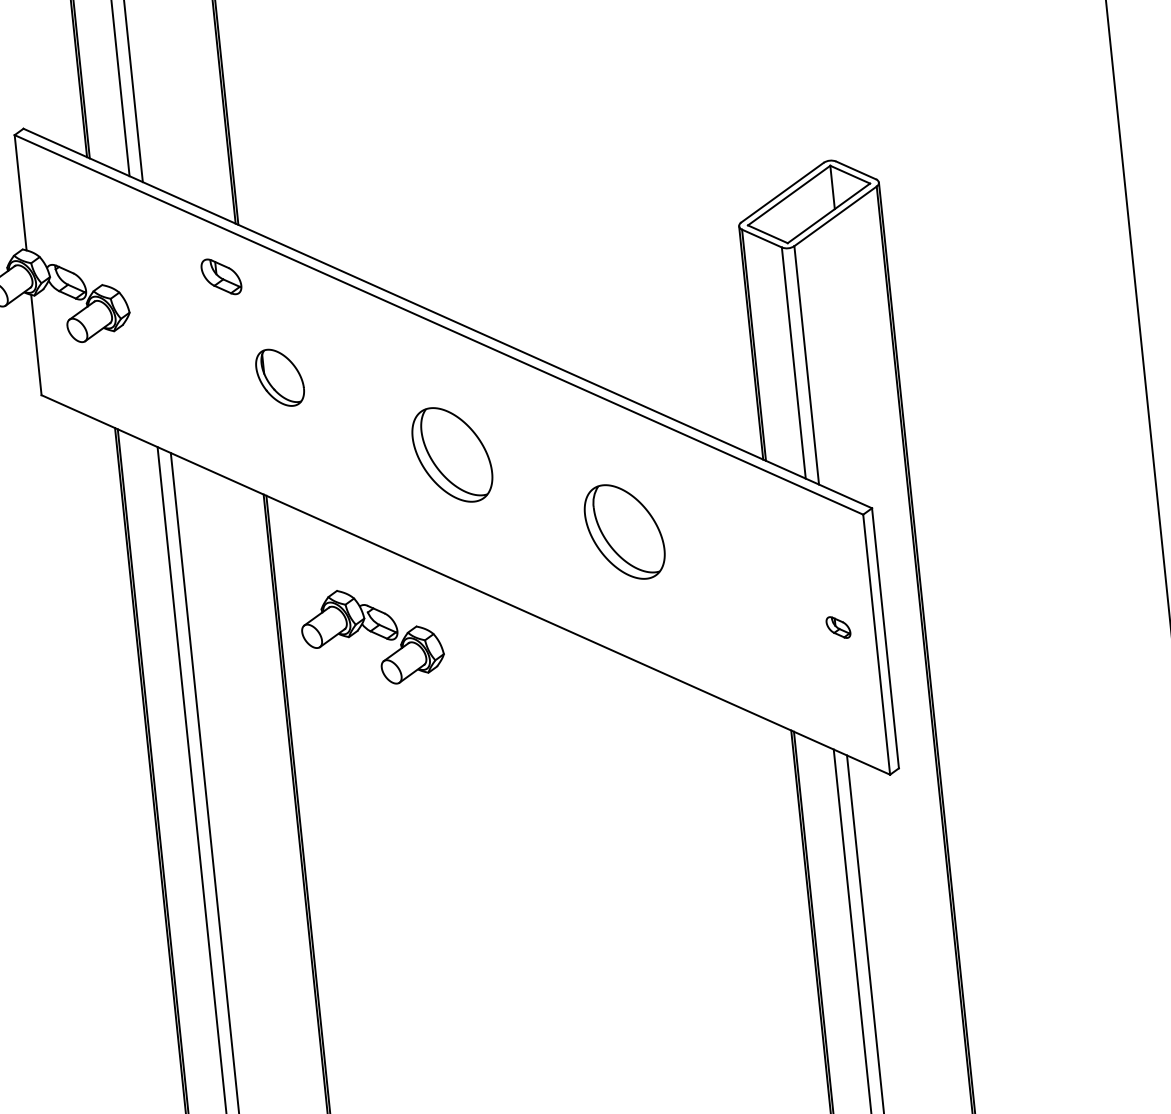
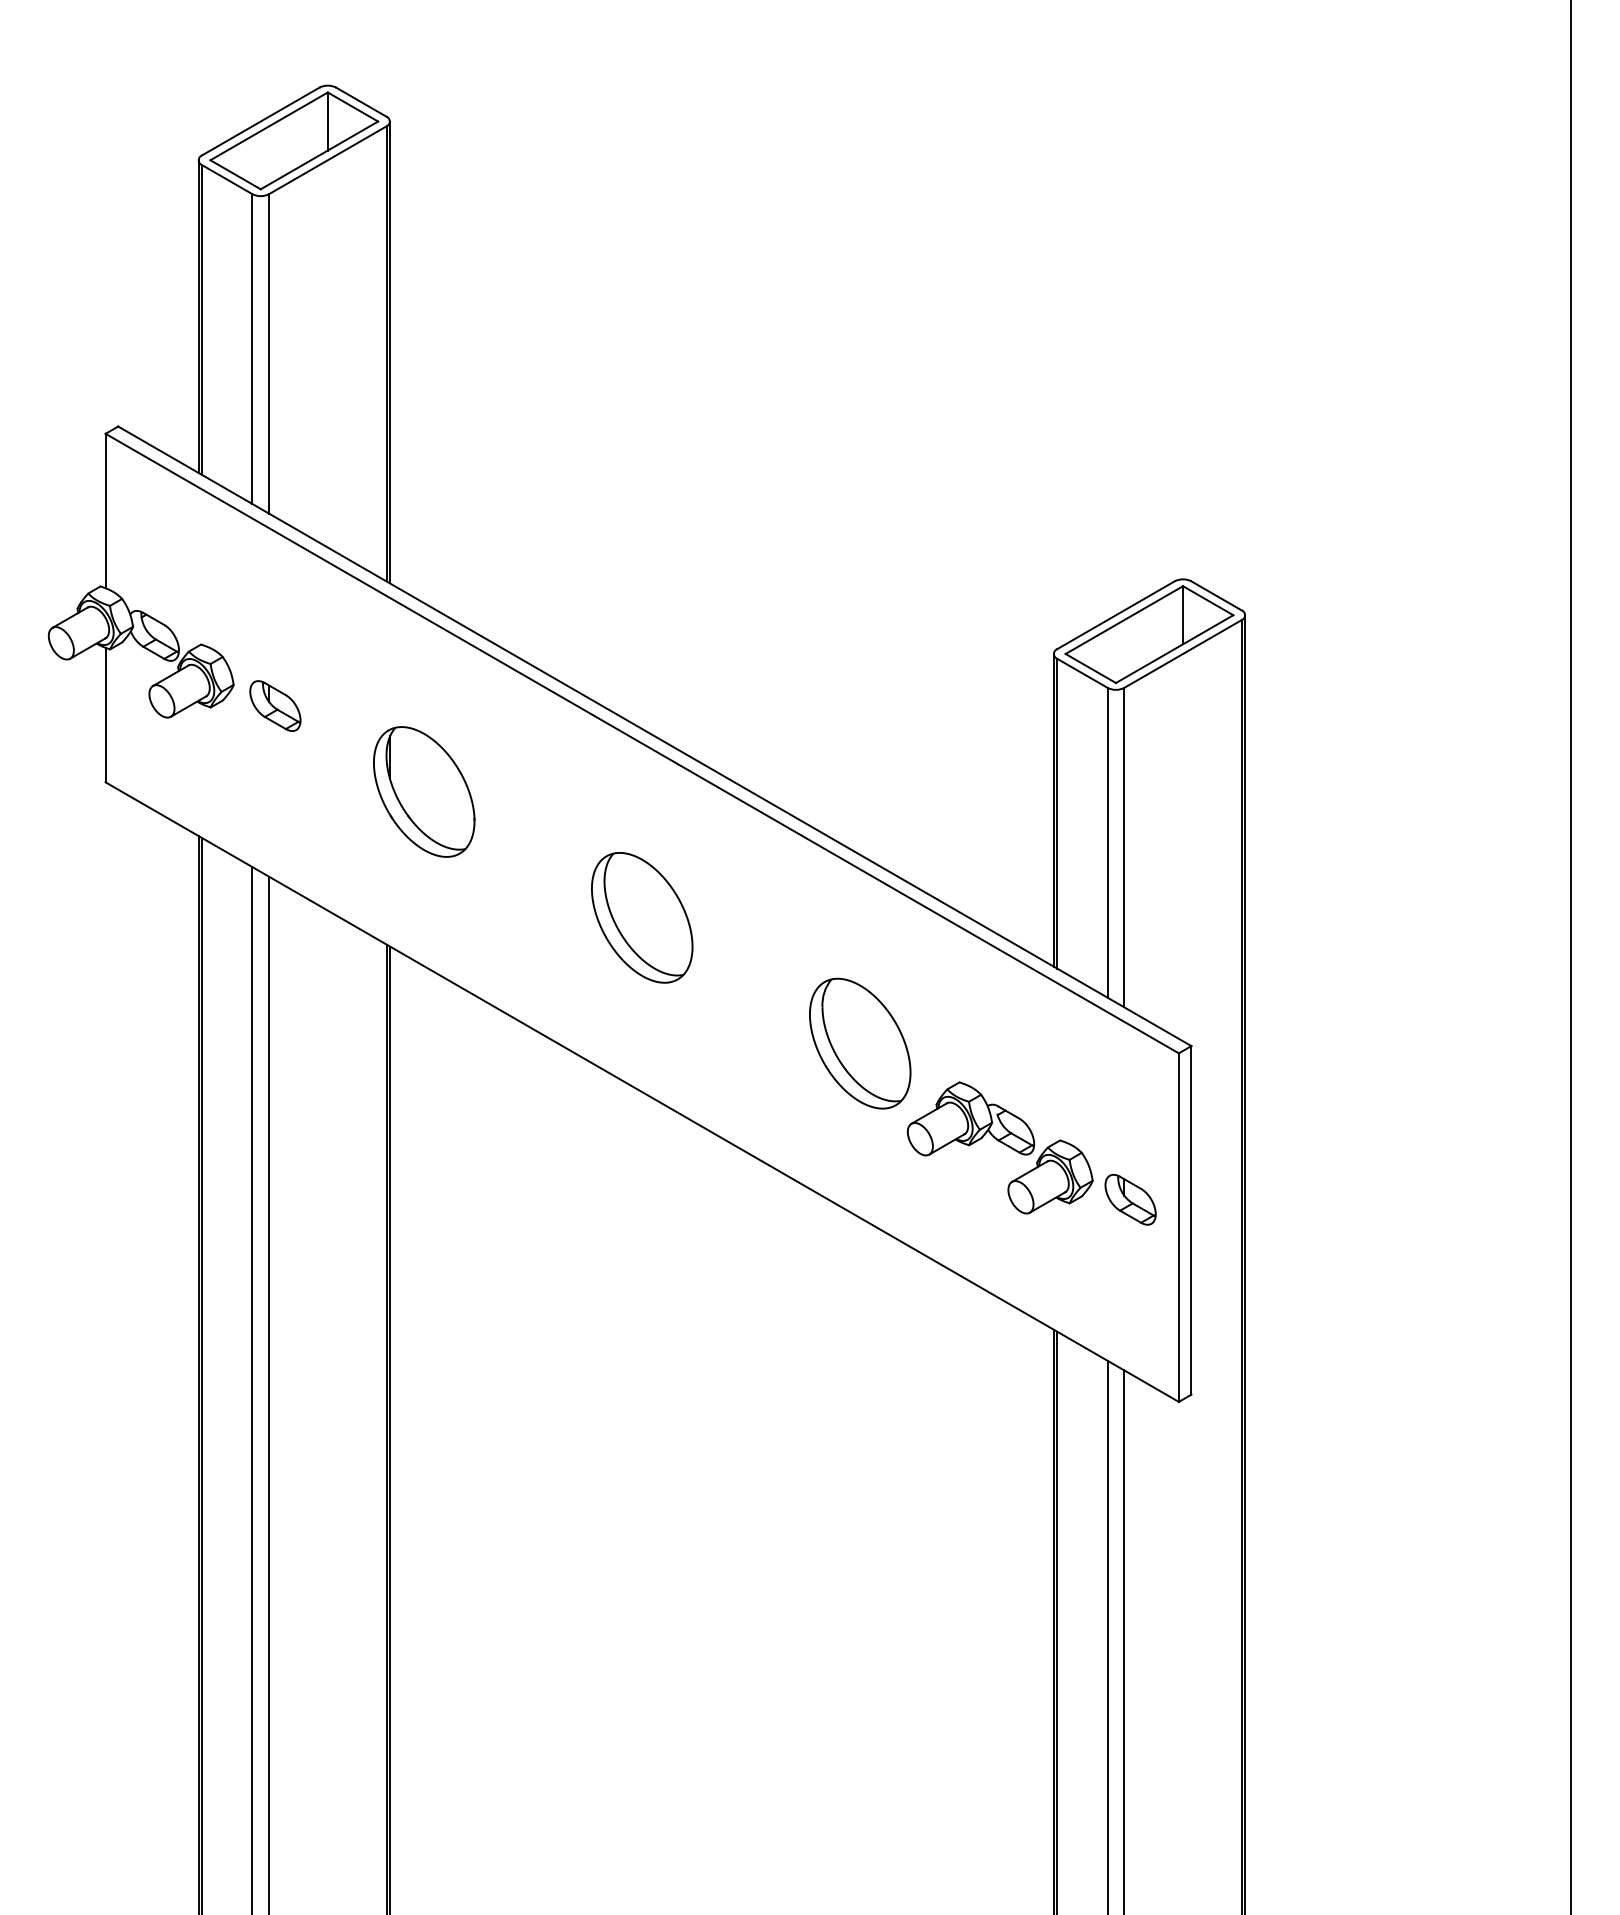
part: (221, 276) -> (275, 705), moved
part: (280, 377) -> (424, 791), size x1.67
part: (838, 627) -> (1130, 1199), size x1.67
part: (371, 636) -> (999, 1147), moved

